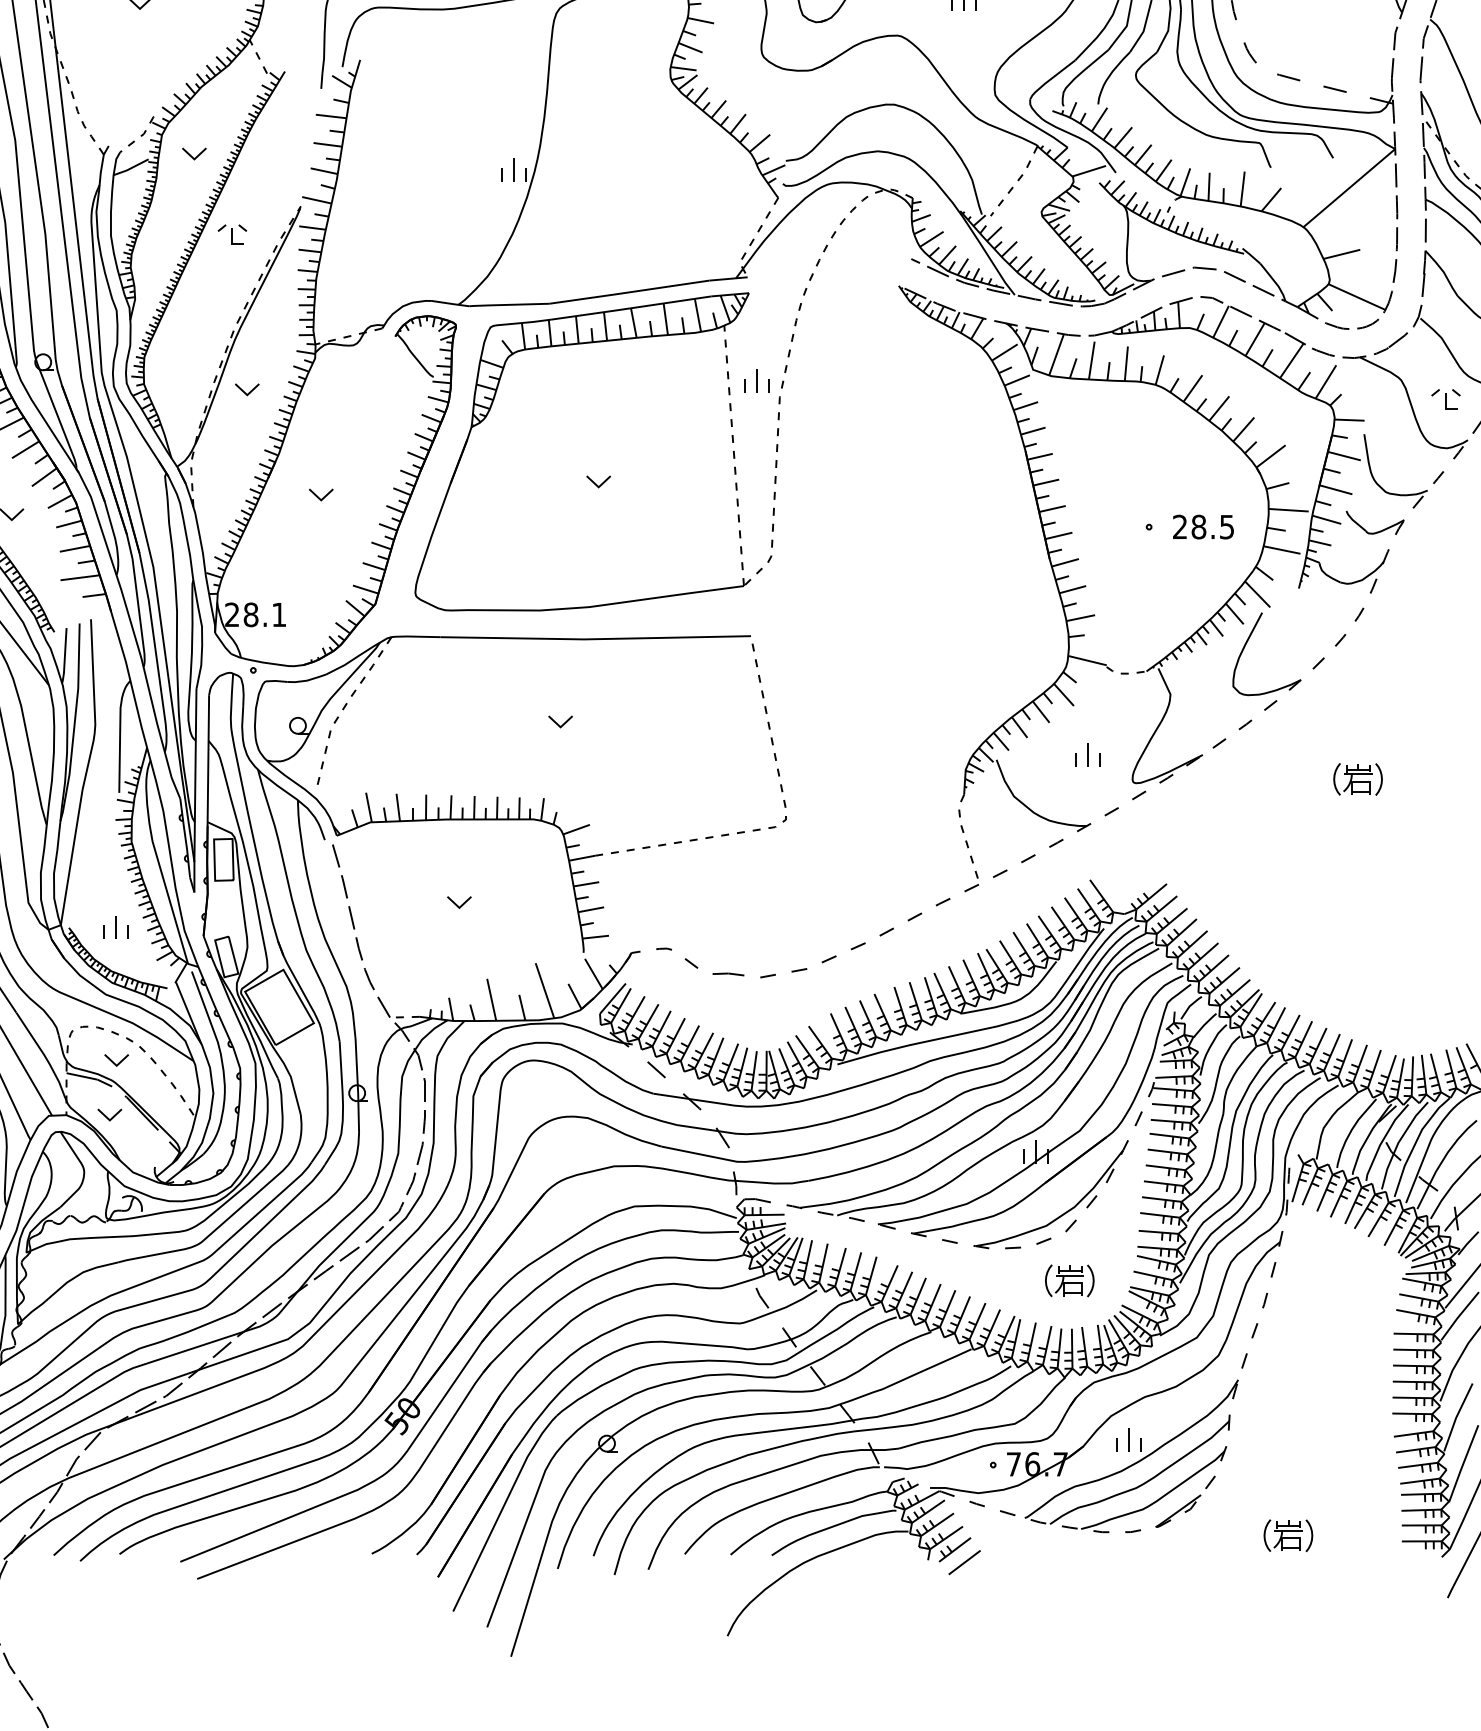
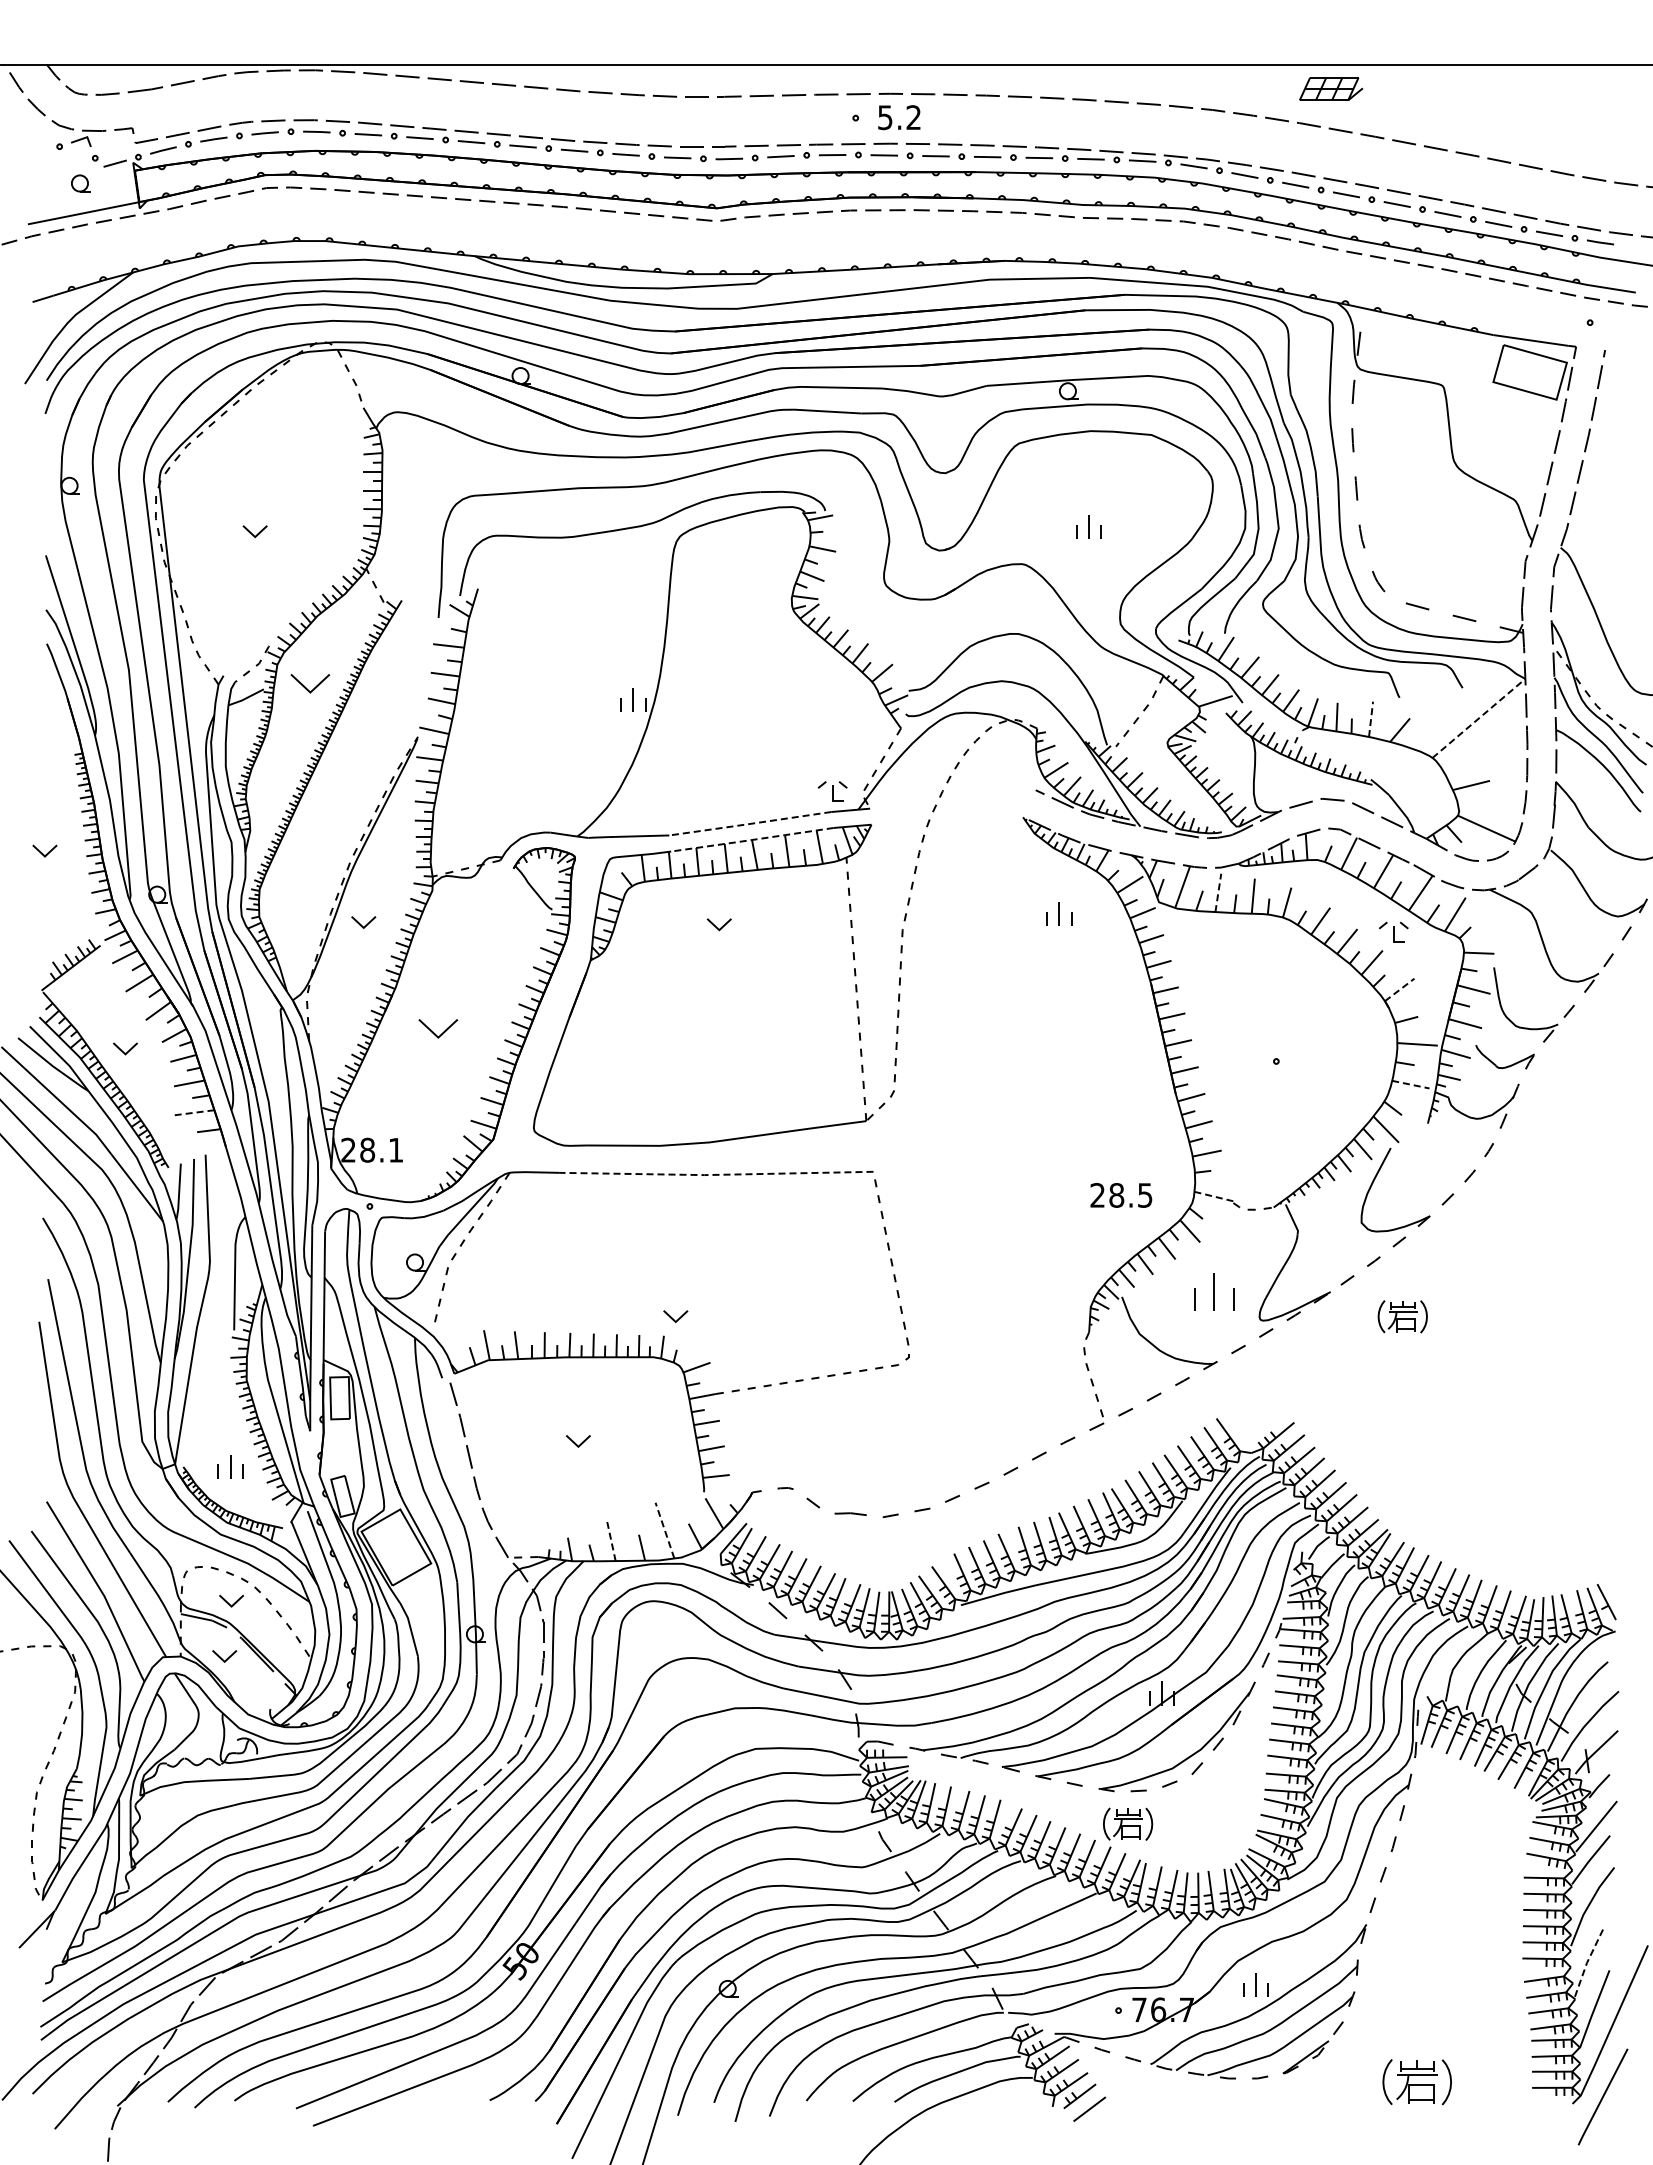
part: (193, 153) -> (309, 683), size x1.6
line: (1349, 188) -> (1479, 718), solid -> dashed
line: (1243, 189) -> (1371, 719), solid -> dashed
part: (232, 234) -> (832, 791), moved
line: (628, 292) -> (749, 824), solid -> dashed
line: (630, 308) -> (751, 840), solid -> dashed
line: (1091, 360) -> (1218, 892), solid -> dashed
part: (756, 380) -> (1059, 913), moved
part: (1445, 398) -> (1393, 931), moved
line: (1270, 455) -> (1399, 989), solid -> dashed
part: (597, 481) -> (718, 924), moved
part: (321, 494) -> (438, 1028), size x1.6
text: (1203, 527) -> (1121, 1195), moved
line: (1282, 549) -> (1411, 1084), solid -> dashed
line: (80, 577) -> (194, 1112), solid -> dashed
line: (595, 638) -> (716, 1174), solid -> dashed
line: (1088, 660) -> (1214, 1196), solid -> dashed
part: (560, 721) -> (675, 1316), moved
part: (1088, 754) -> (1214, 1291), size x1.6
part: (1357, 779) -> (1402, 1316), moved
line: (544, 990) -> (664, 1530), solid -> dashed
line: (492, 999) -> (611, 1539), solid -> dashed
part: (1070, 1280) -> (1128, 1823), moved
line: (1456, 1417) -> (1587, 1962), solid -> dashed
part: (1288, 1535) -> (1417, 2081), size x1.4

